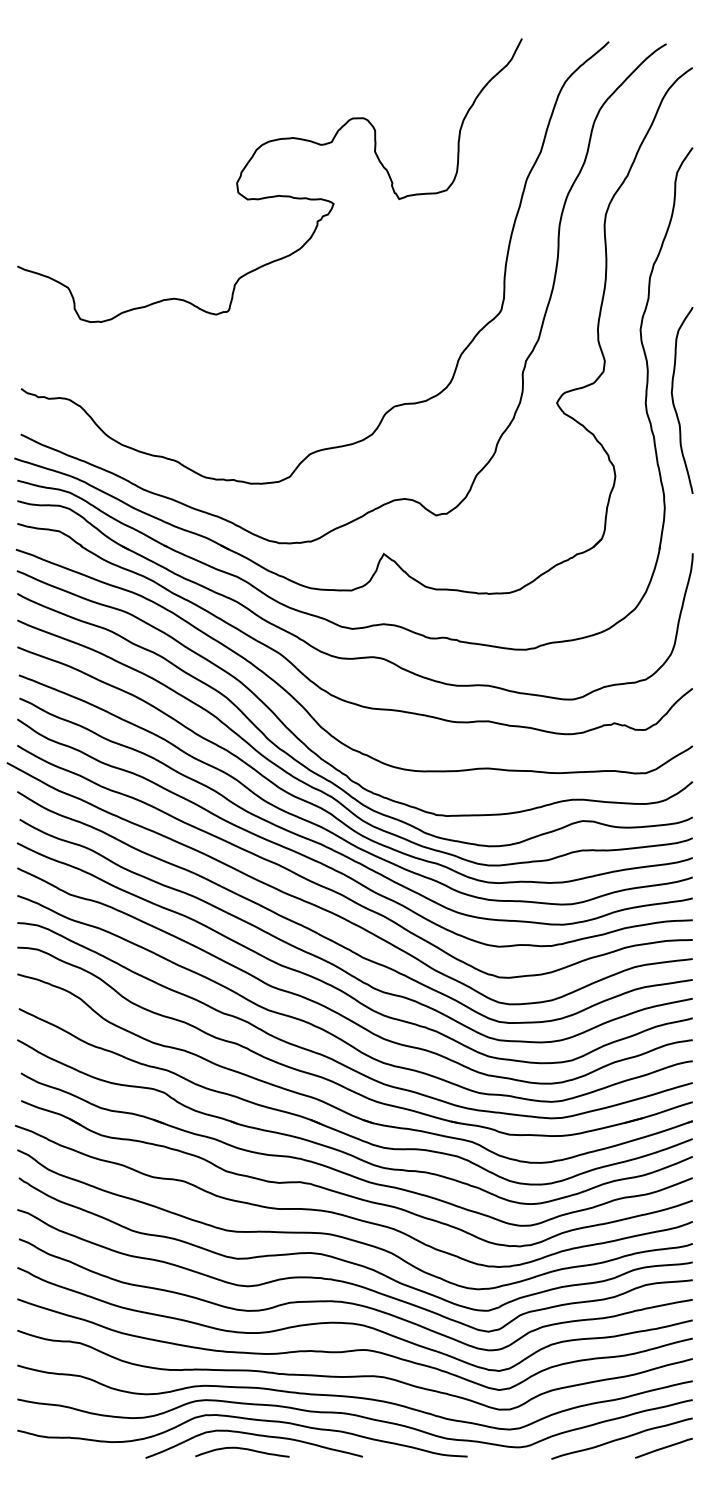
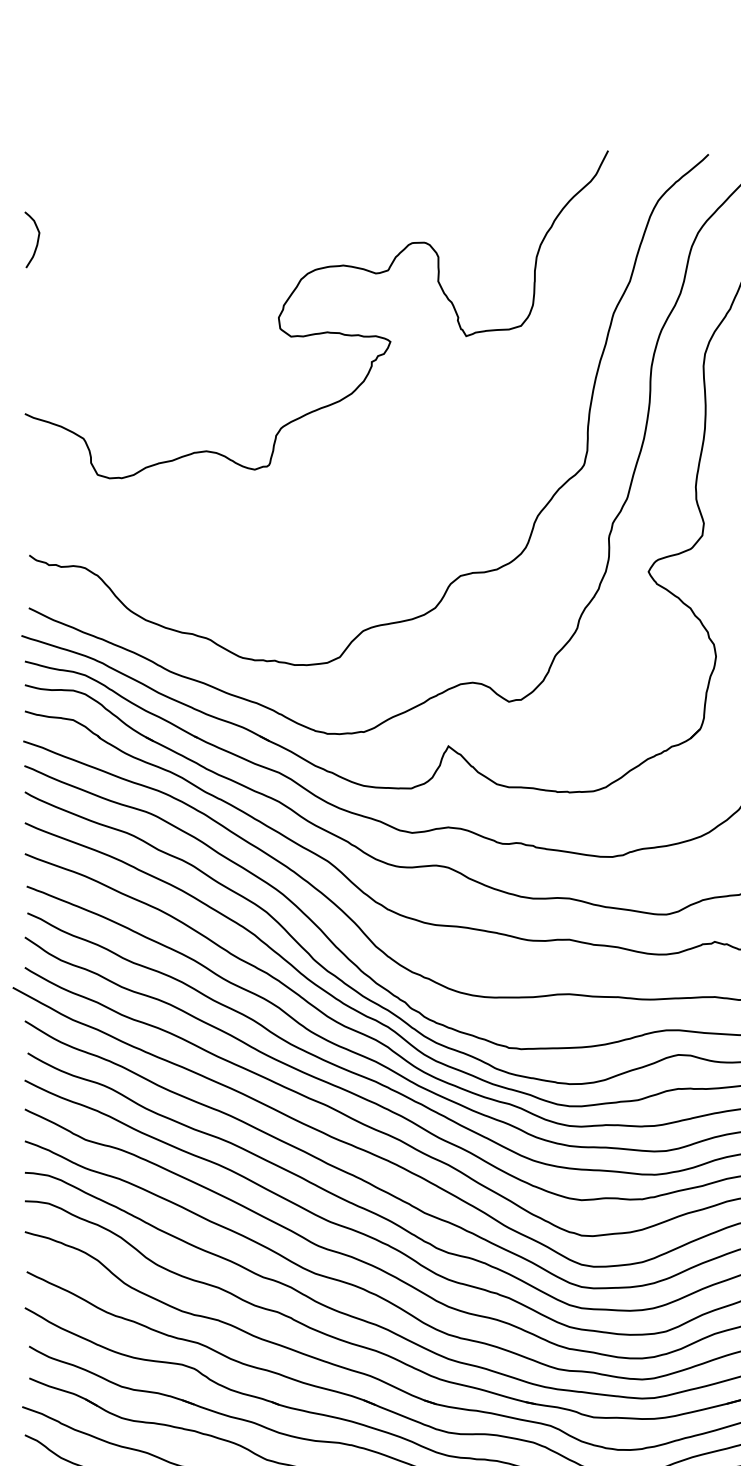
curve: (27, 116) -> (36, 240), added

